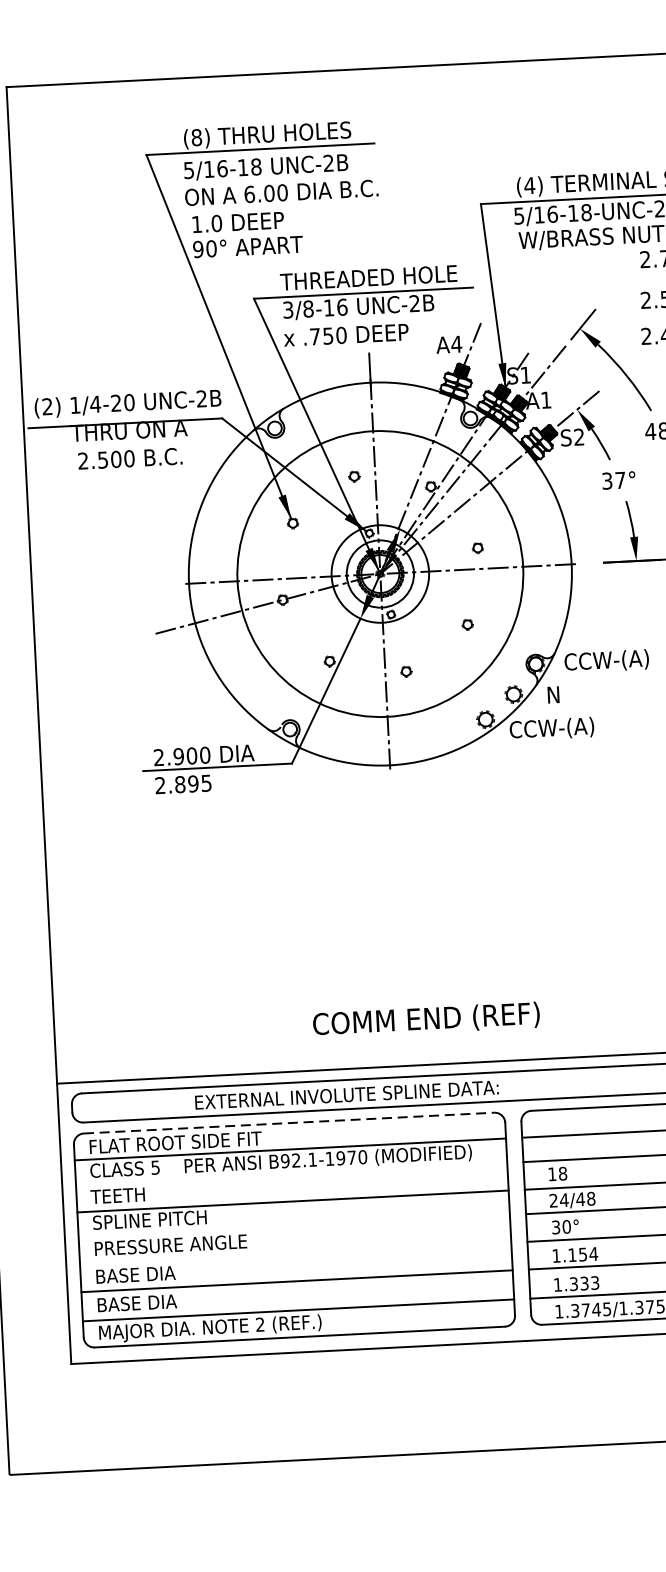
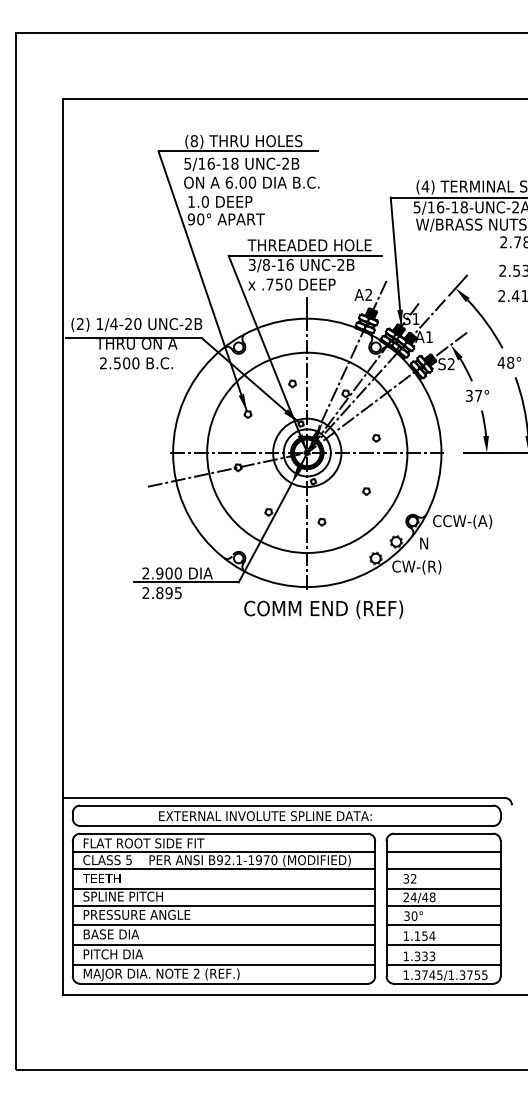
text: (456, 343) -> (368, 294), A4 -> A2
text: (558, 728) -> (426, 567), CCW-(A) -> CW-(R)
text: (426, 1020) -> (323, 609), moved
line: (288, 1122) -> (223, 833), dashed -> solid
text: (556, 1173) -> (409, 878), 18 -> 32
line: (290, 1174) -> (223, 869), added
line: (293, 1225) -> (223, 905), added
line: (295, 1254) -> (223, 925), added
text: (140, 1303) -> (113, 954), BASE DIA -> PITCH DIA

